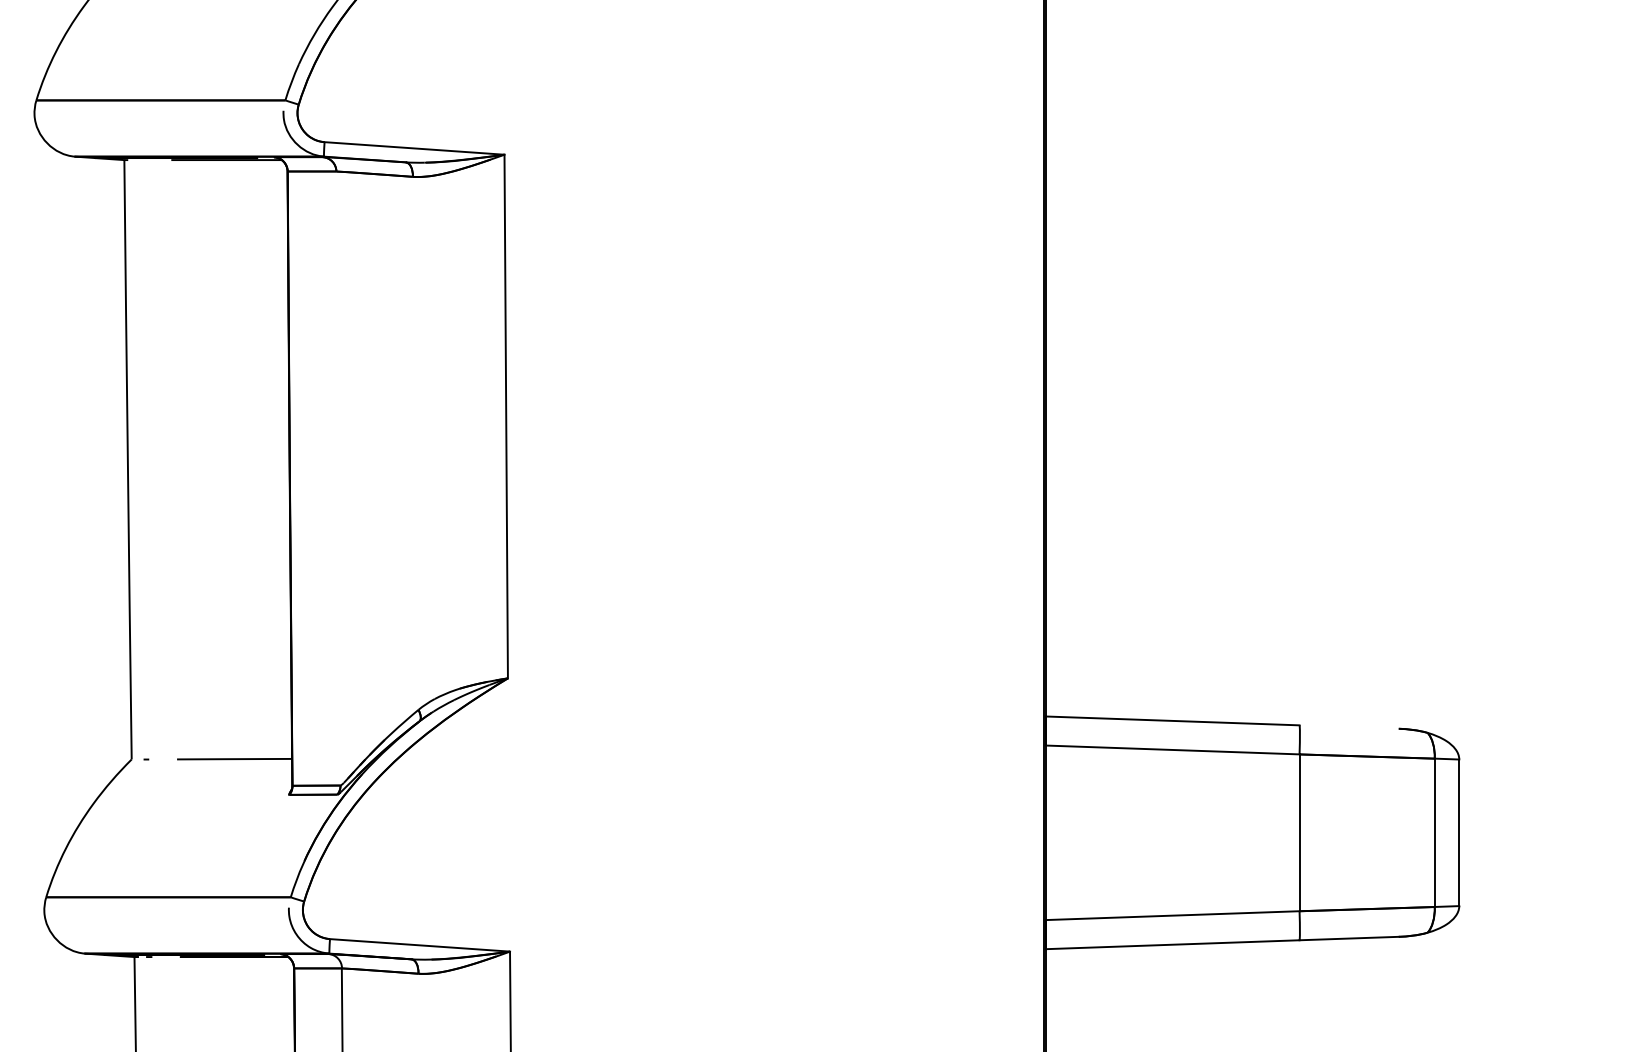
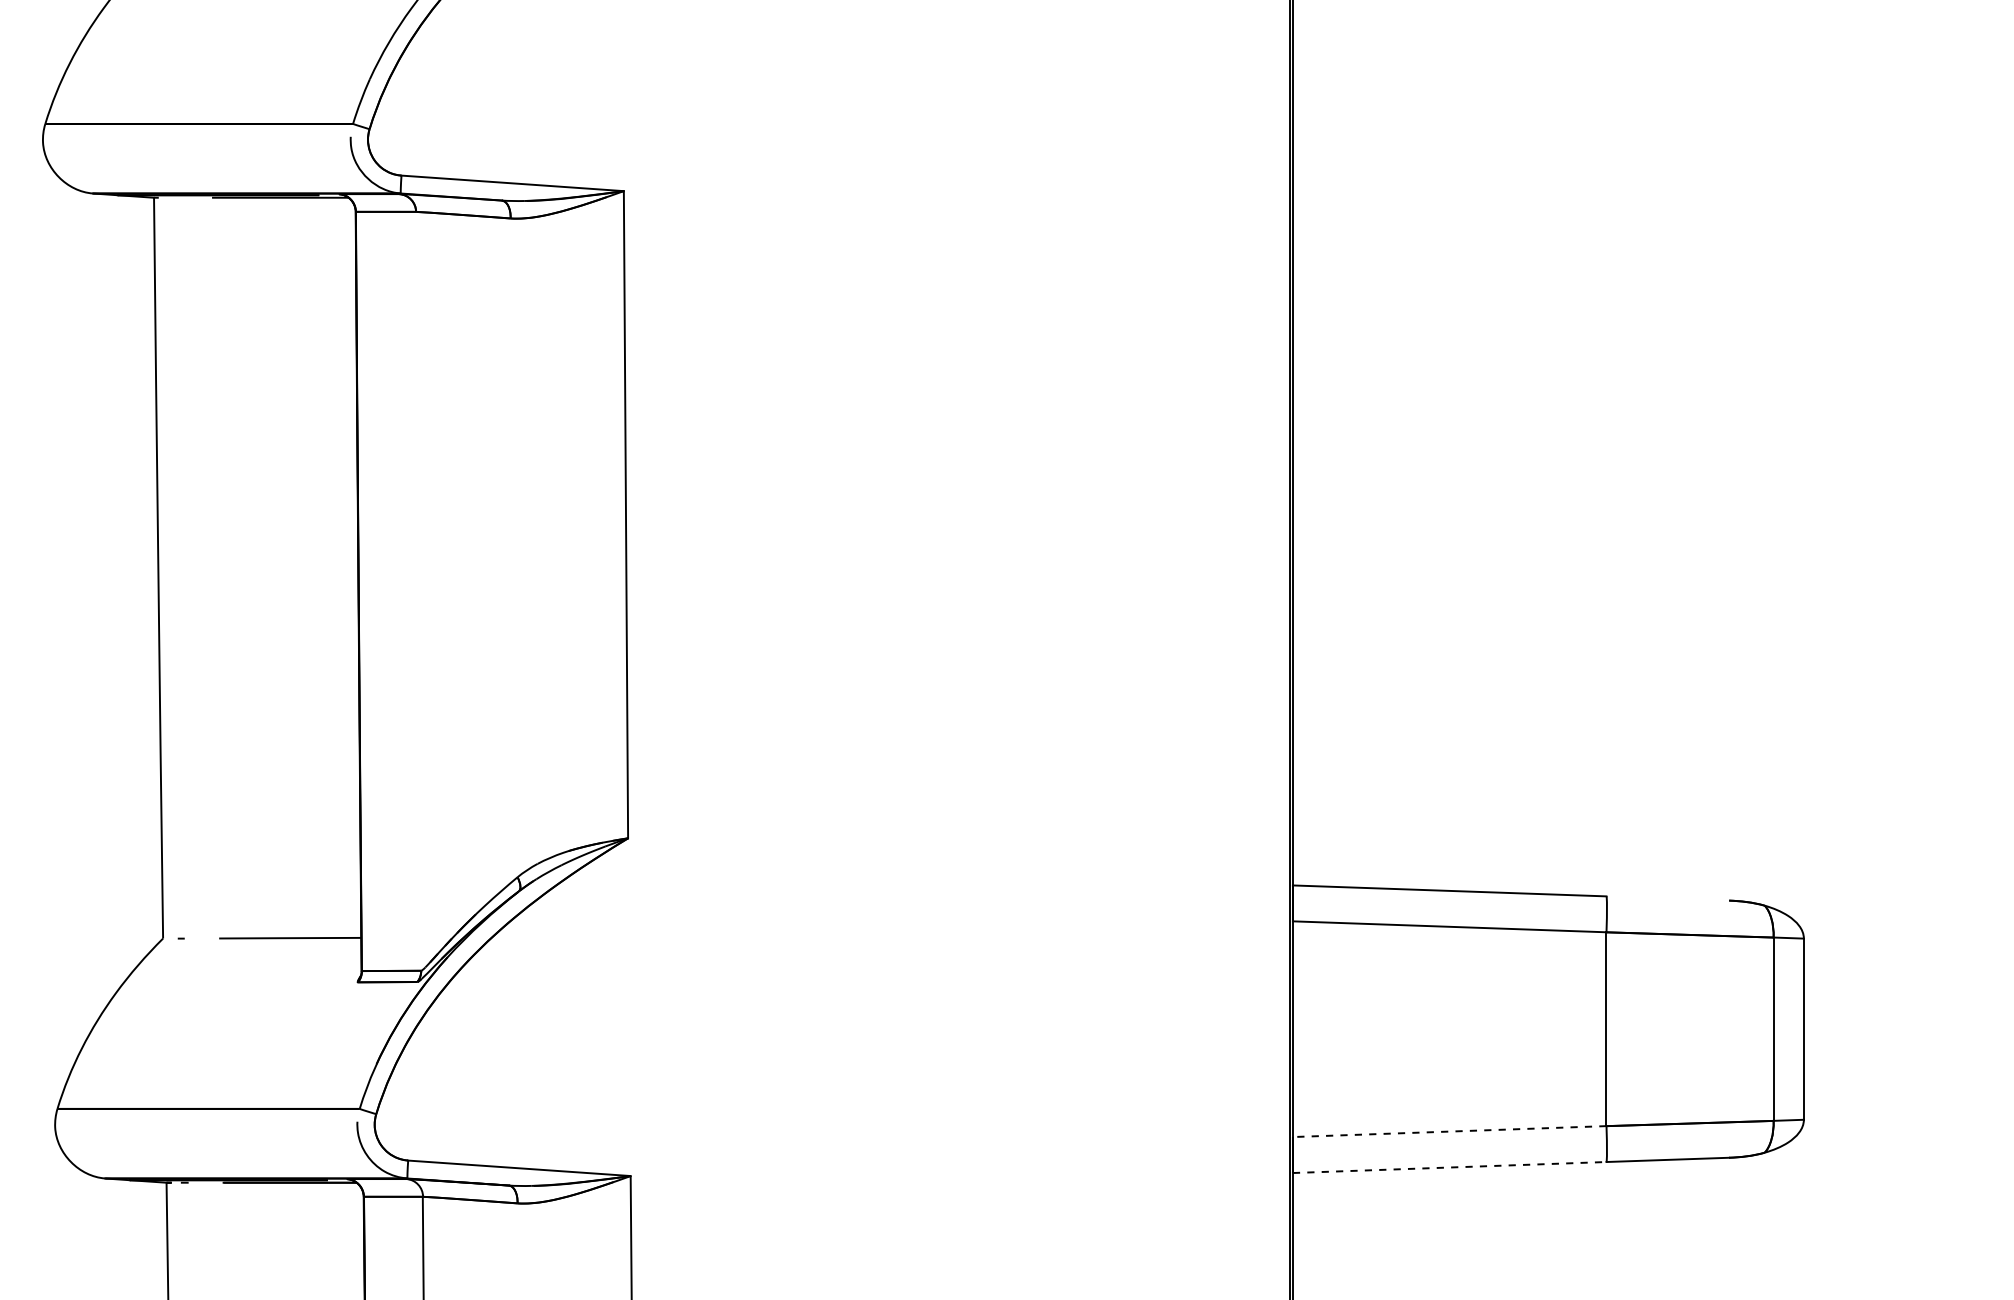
line: (1172, 915) -> (1449, 1131), solid -> dashed
line: (1172, 944) -> (1449, 1167), solid -> dashed

